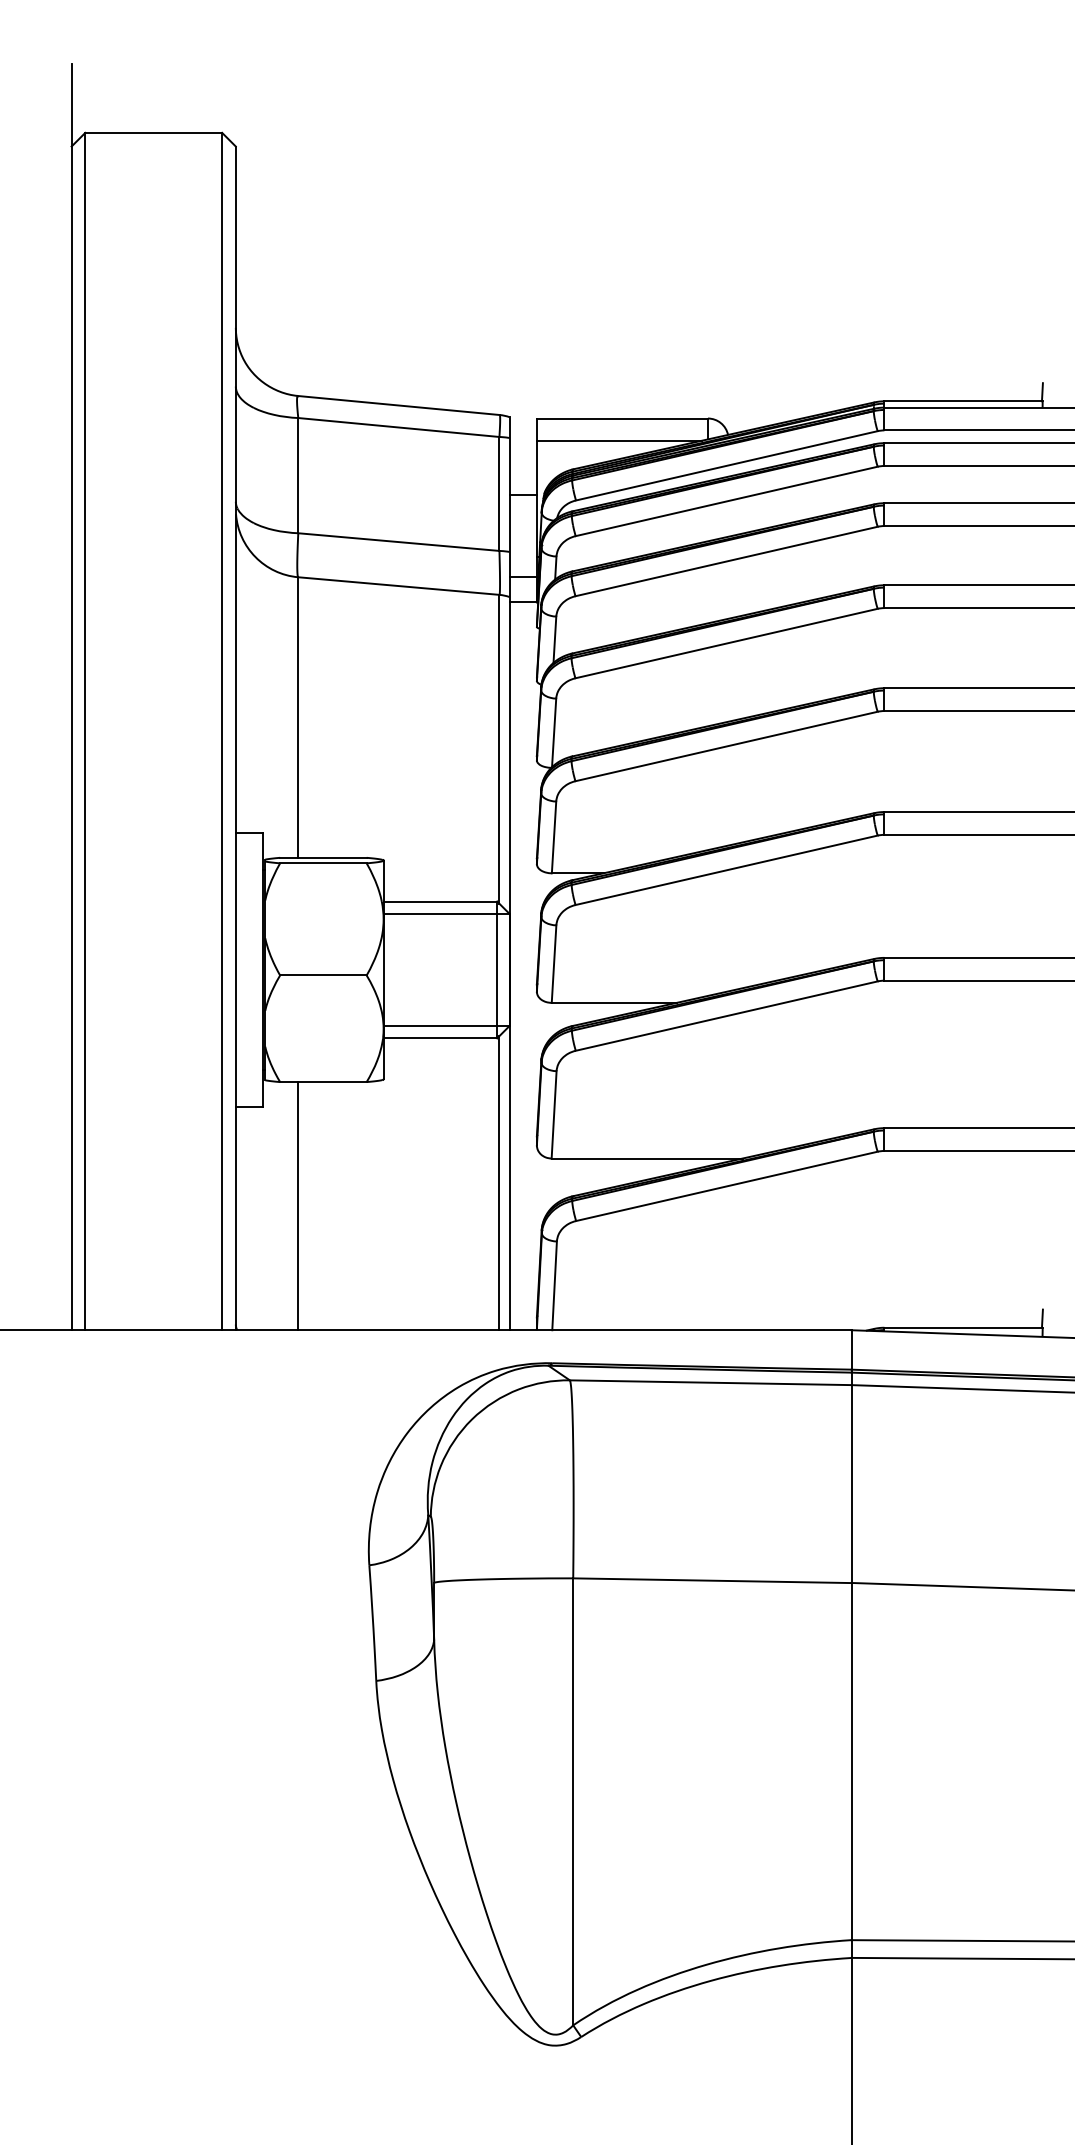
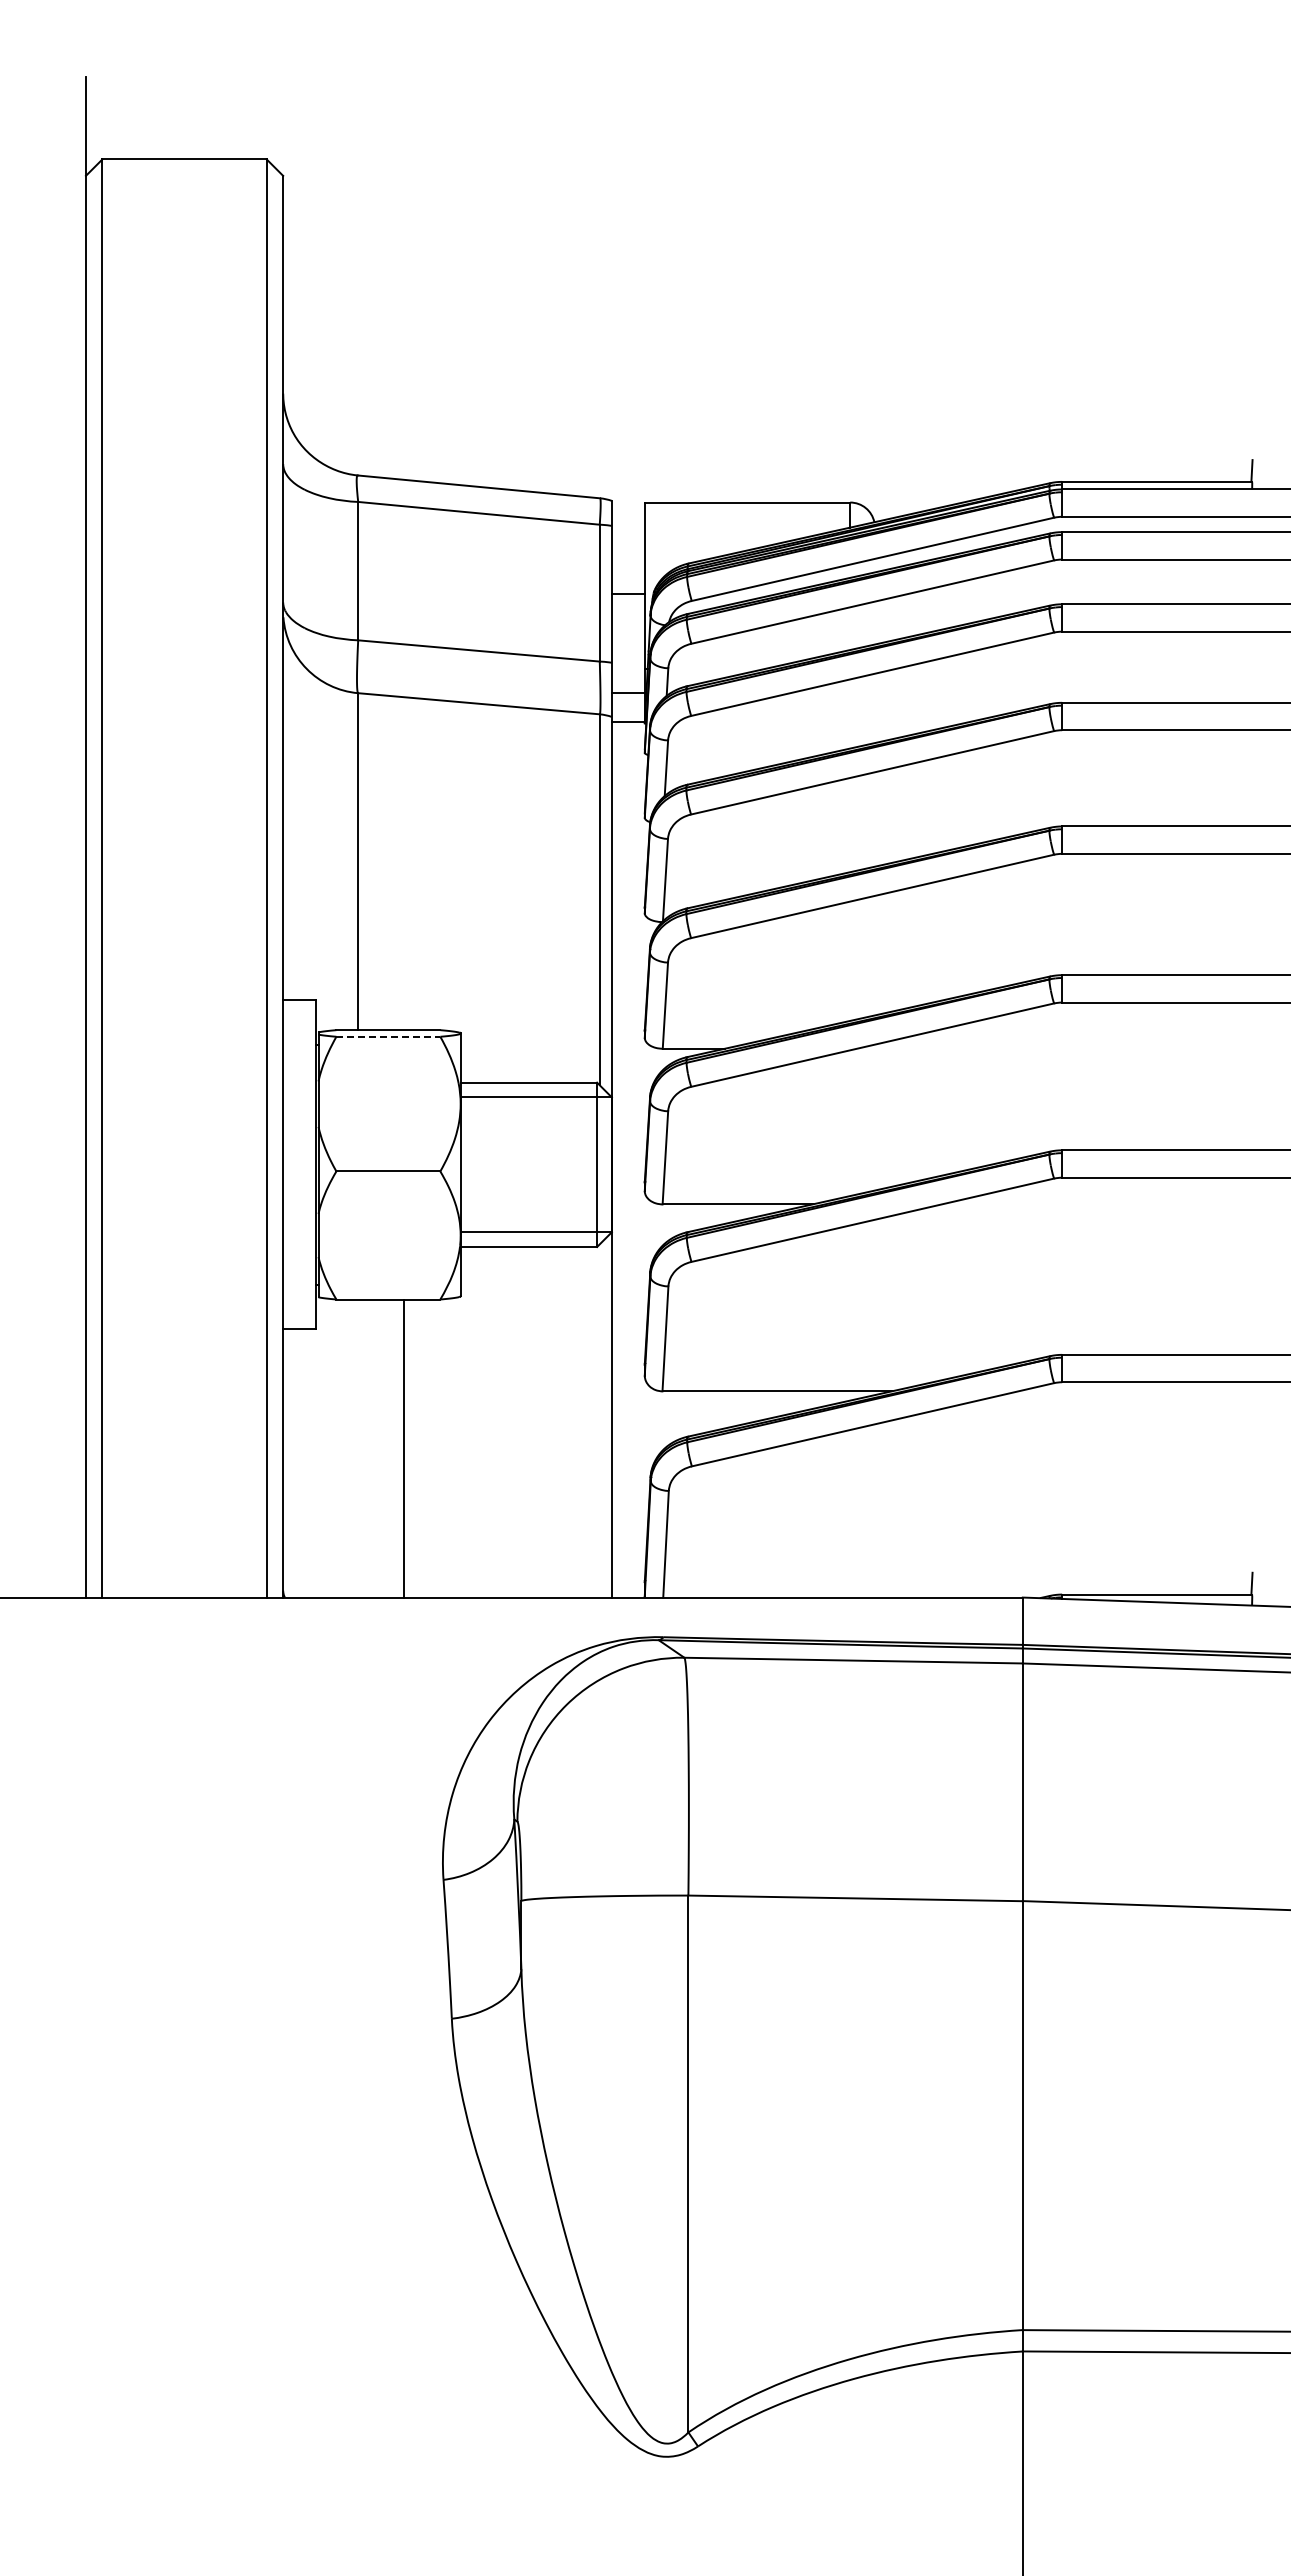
line: (619, 440) -> (743, 529), removed
line: (323, 863) -> (388, 1036), solid -> dashed
line: (499, 1182) -> (599, 1420), removed
line: (298, 1206) -> (404, 1448), moved

